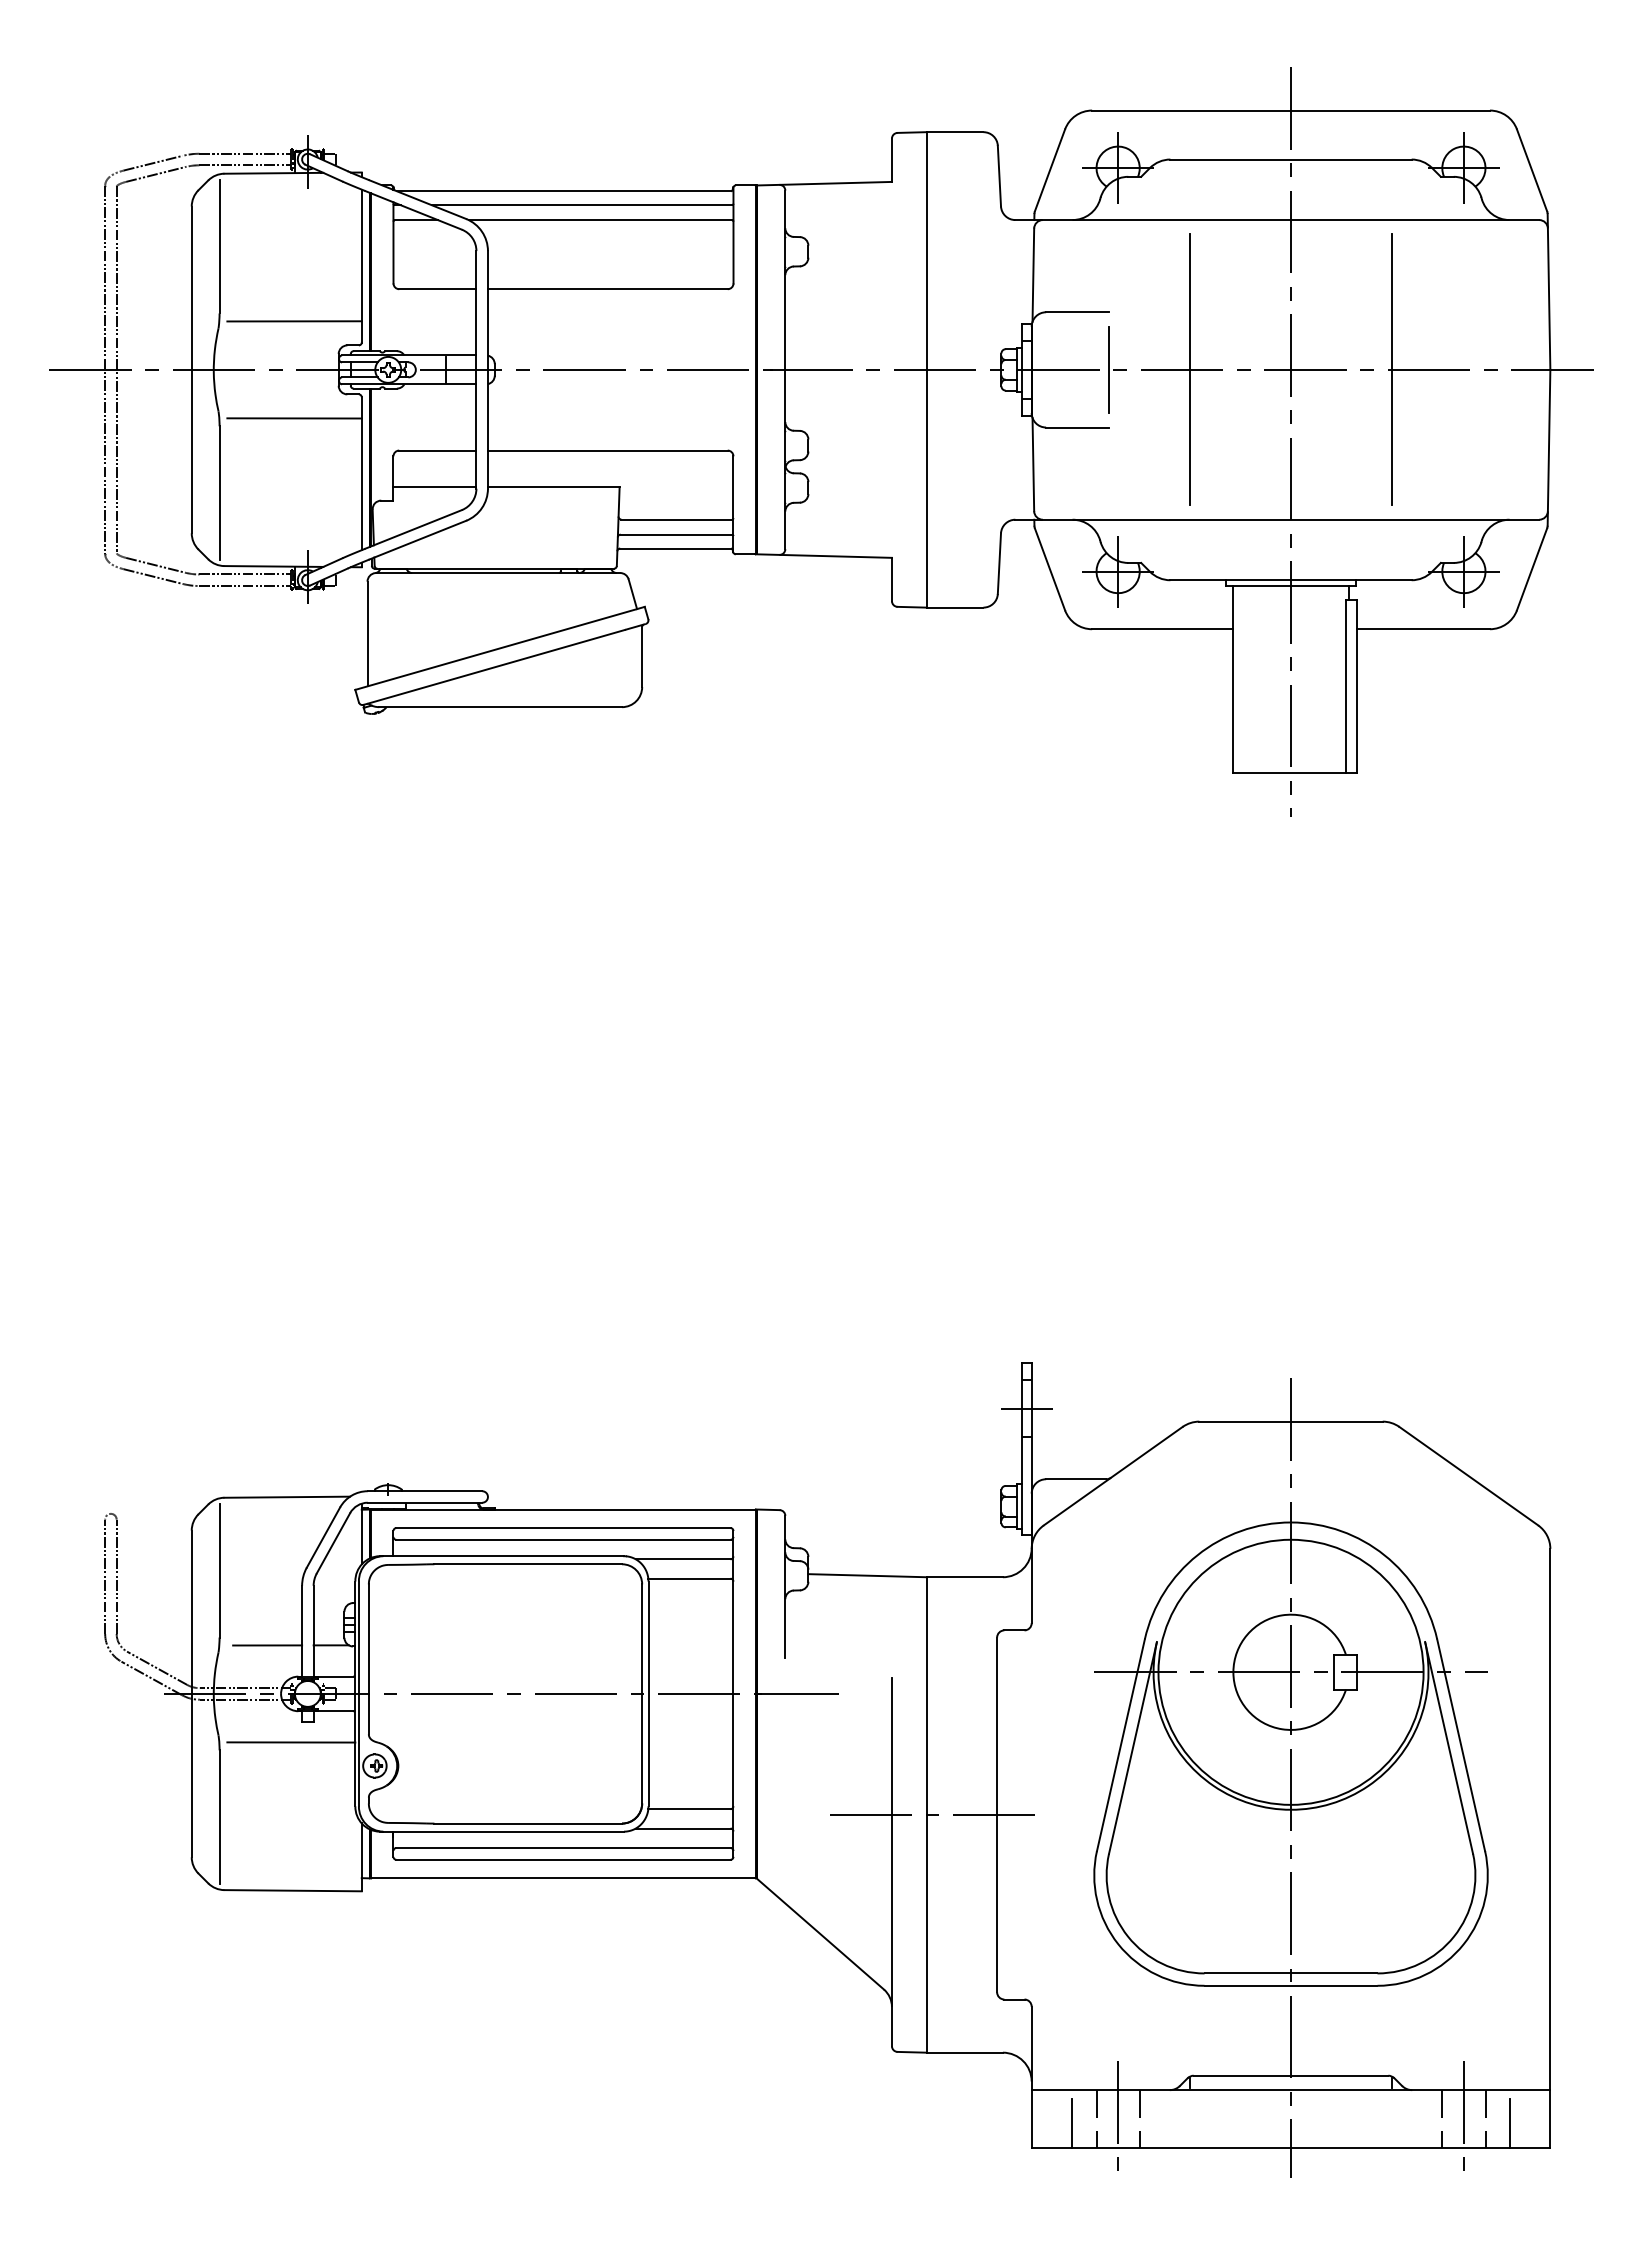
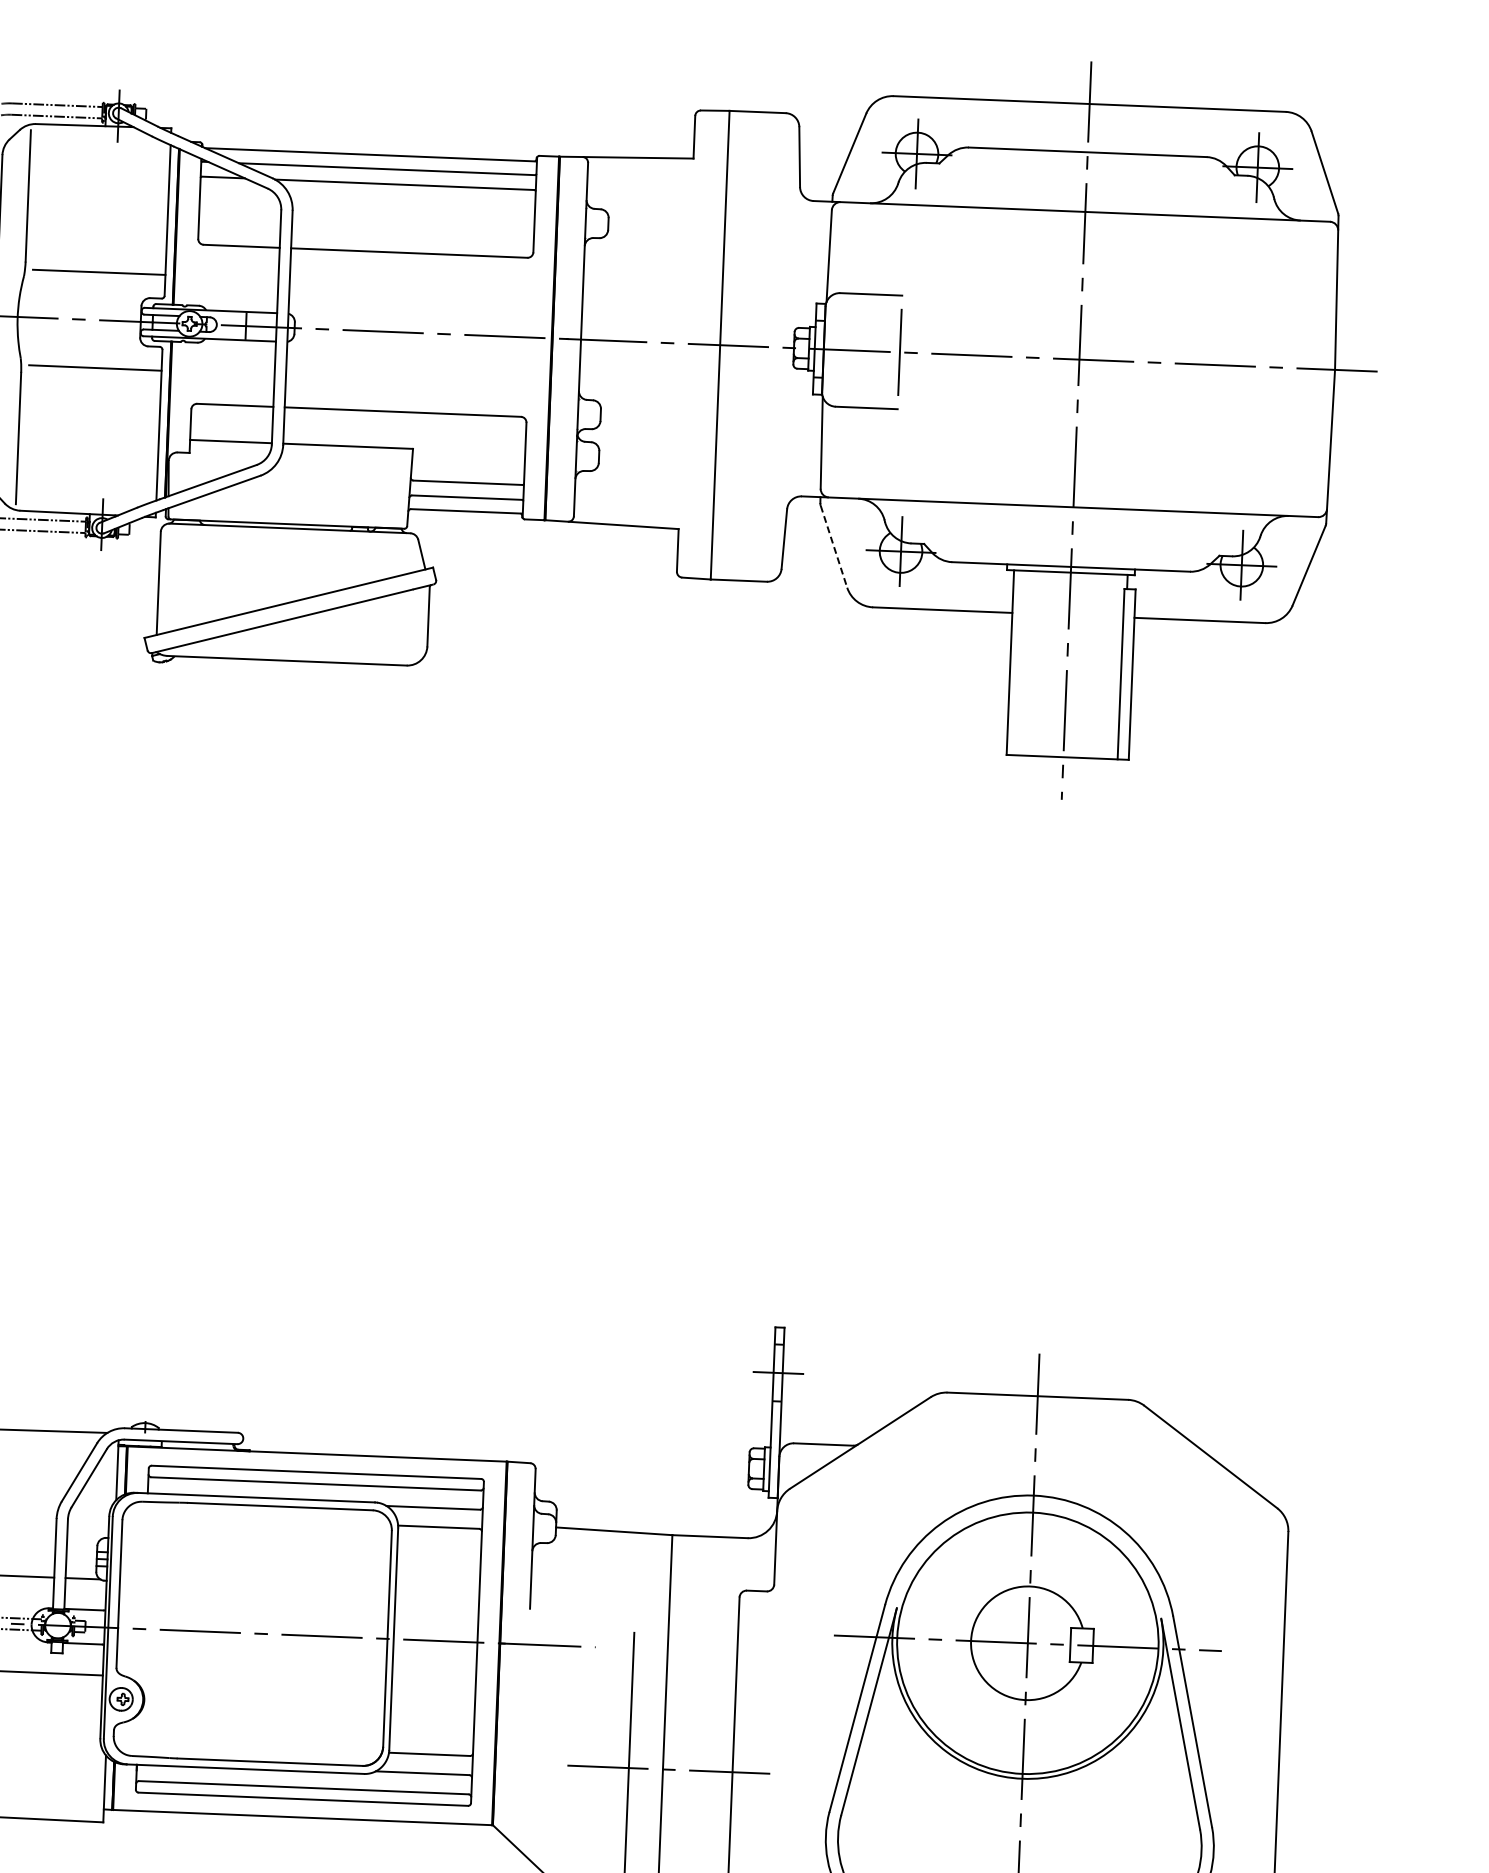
line: (1190, 369) -> (980, 355), removed
line: (1391, 369) -> (1178, 363), removed
line: (1050, 569) -> (834, 546), solid -> dashed

